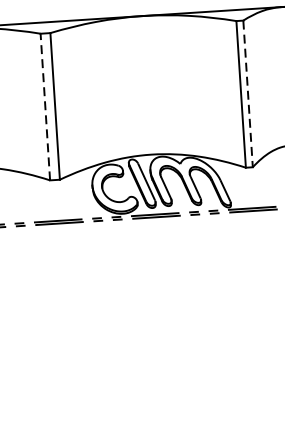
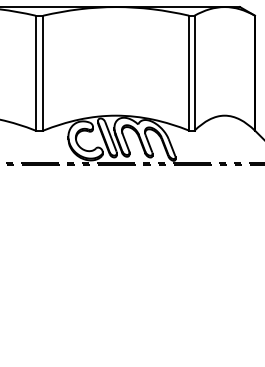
line: (248, 94) -> (194, 73), dashed -> solid
line: (45, 106) -> (35, 72), dashed -> solid

